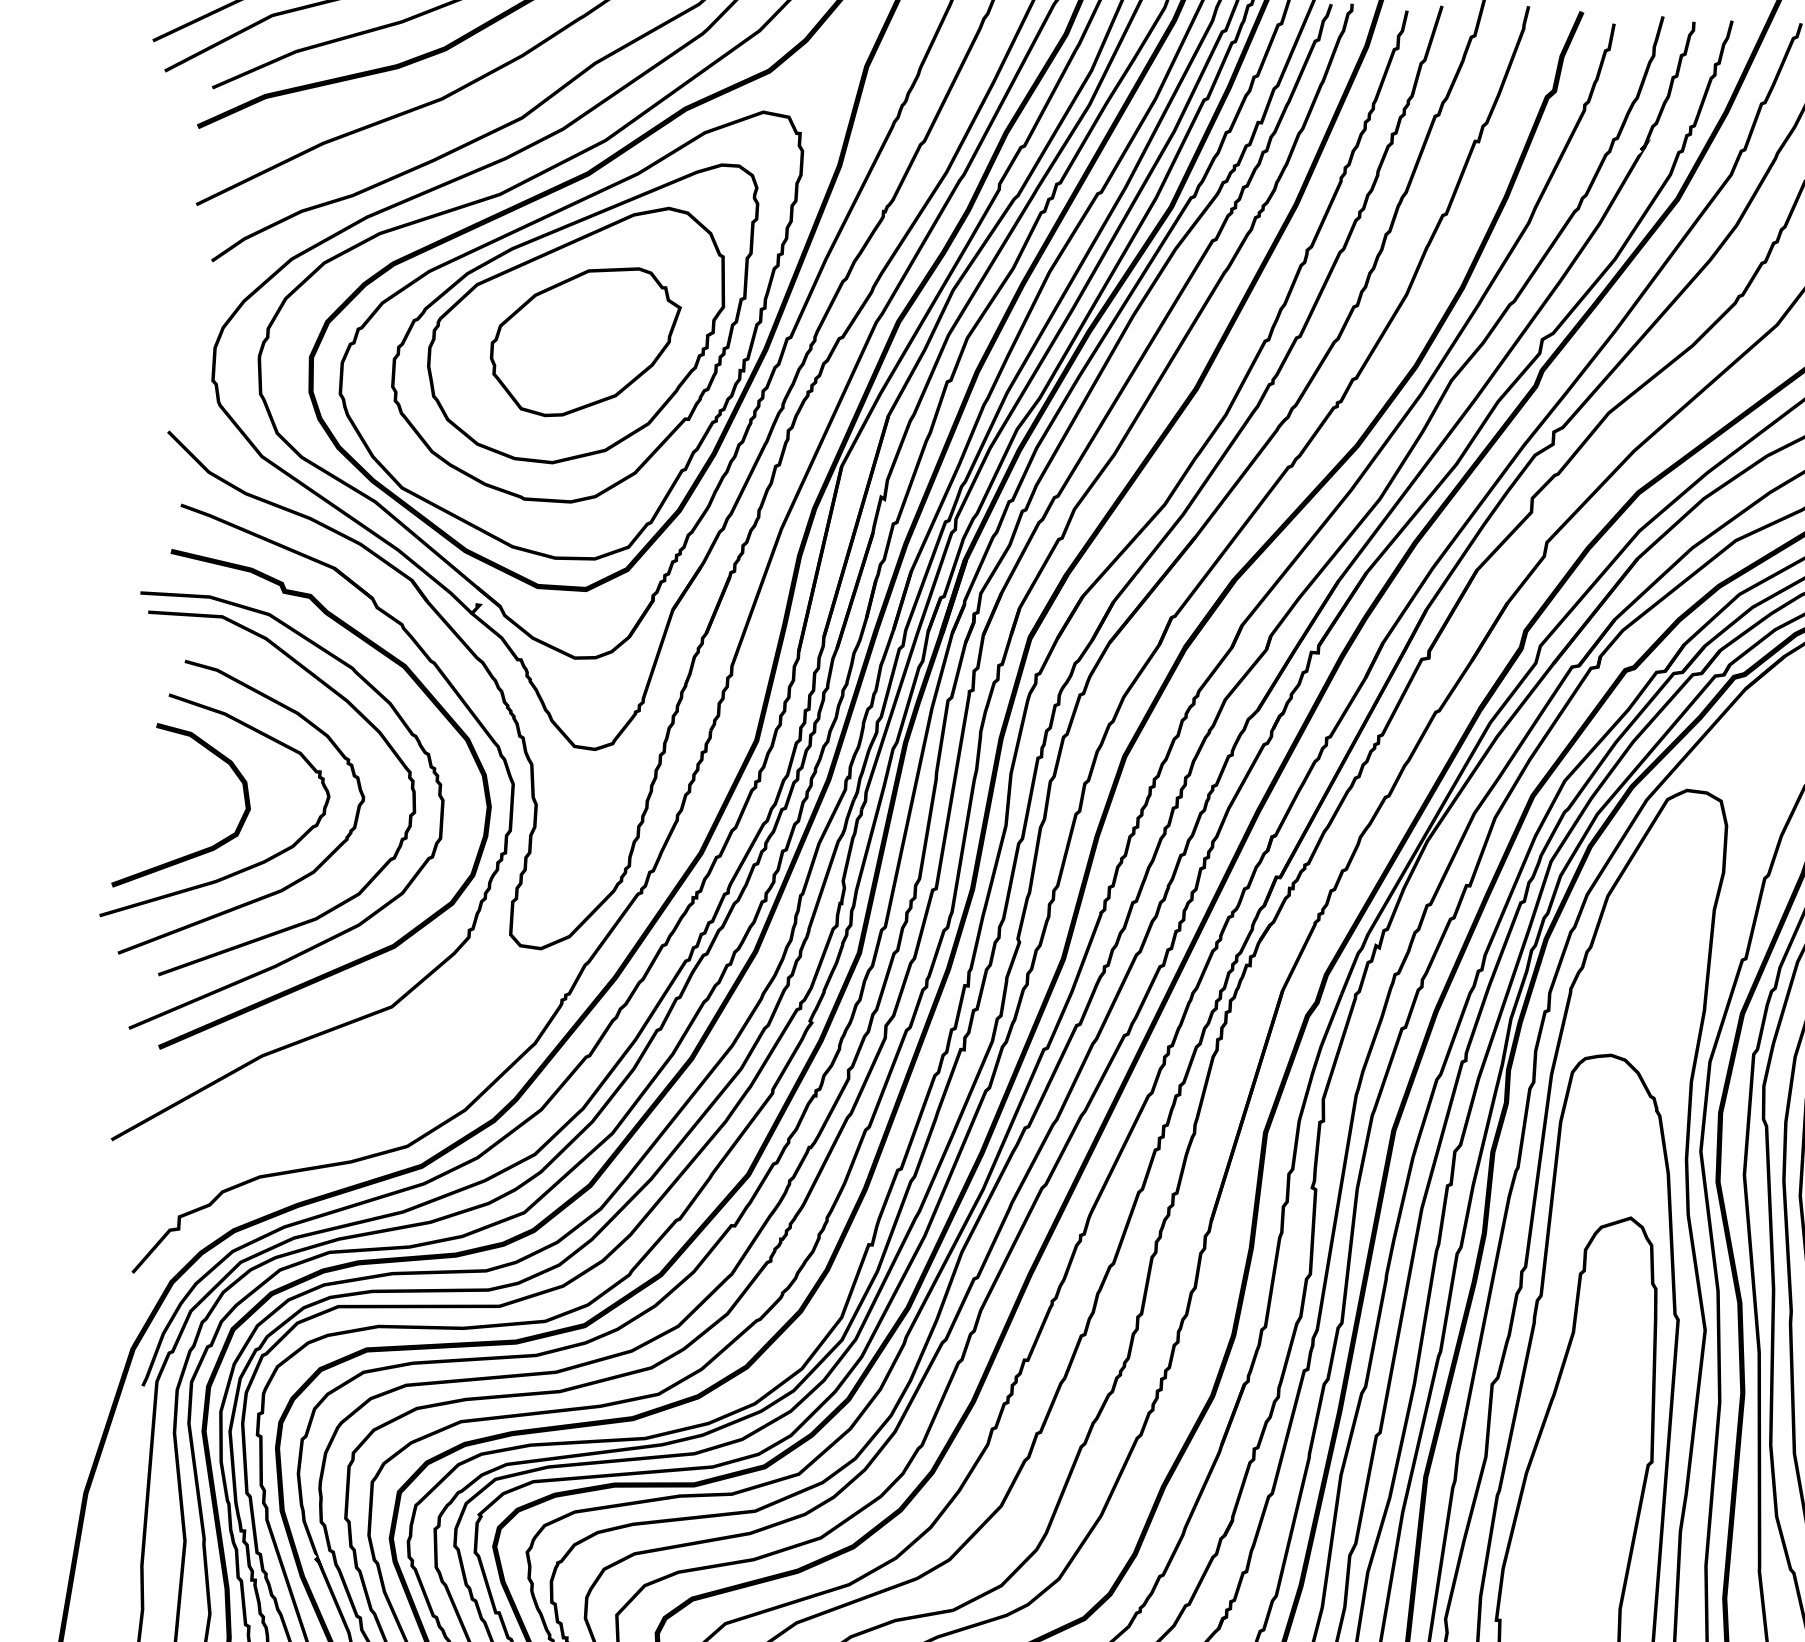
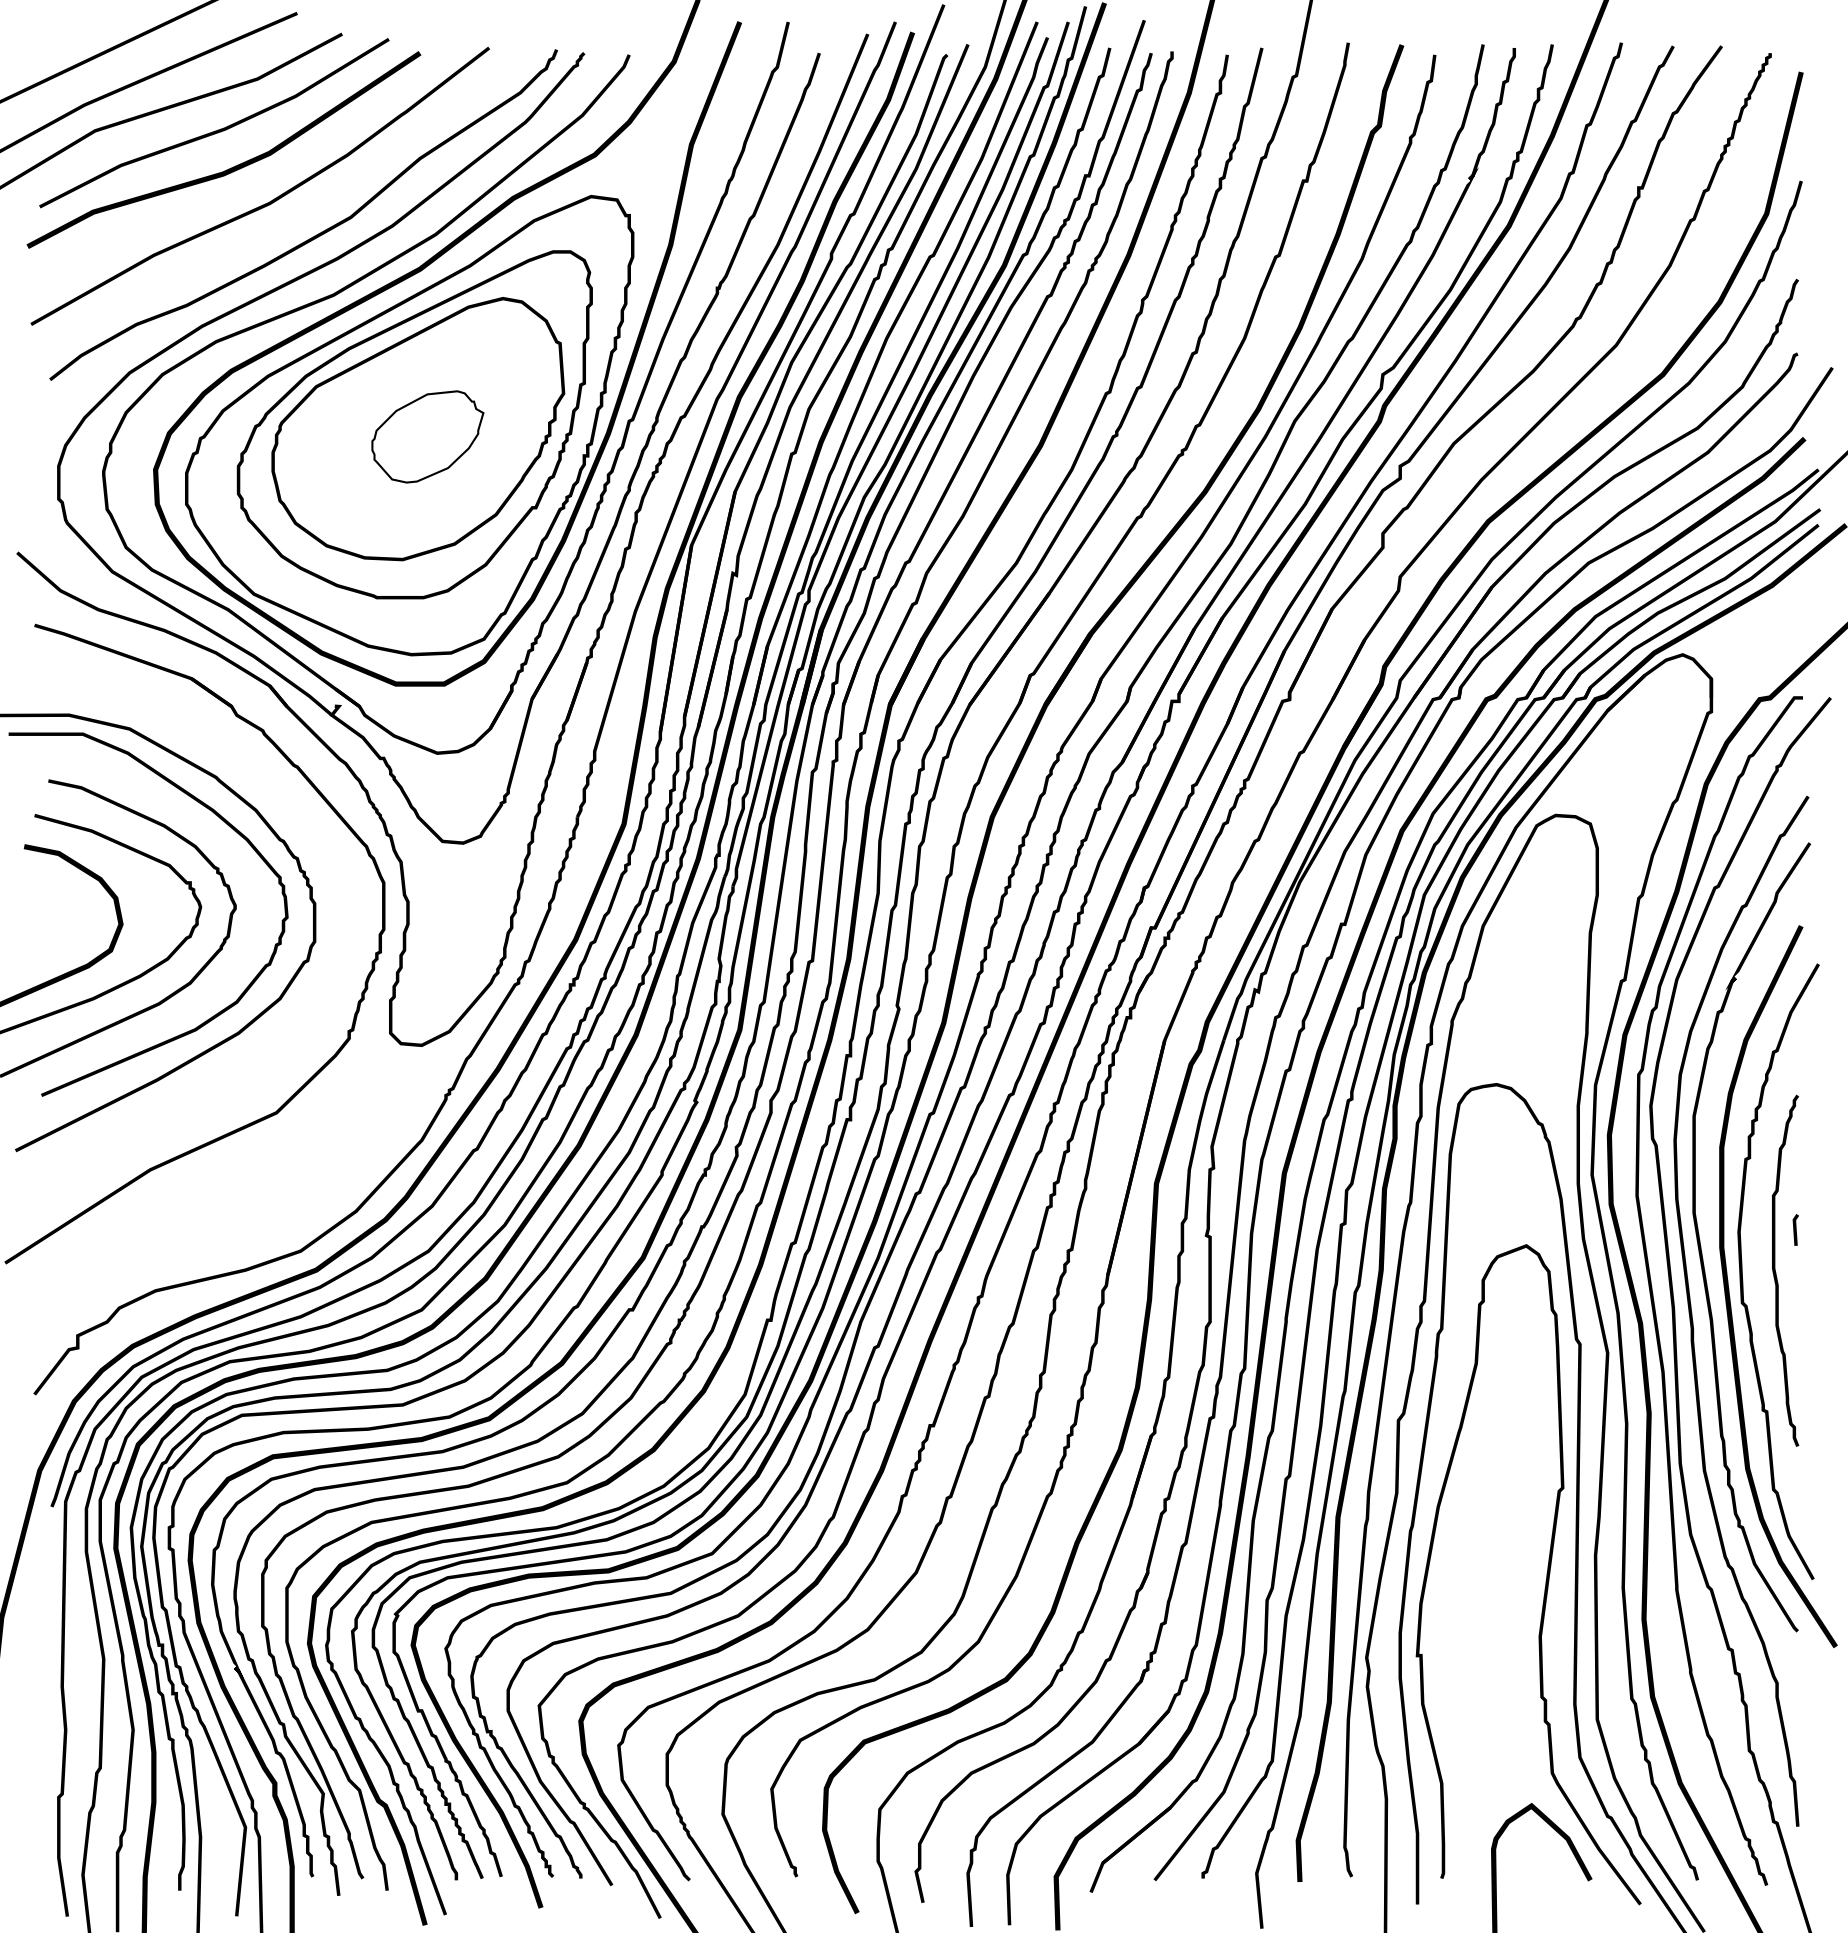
part: (584, 341) -> (427, 436), size x0.6
curve: (411, 929) -> (291, 1034), removed

